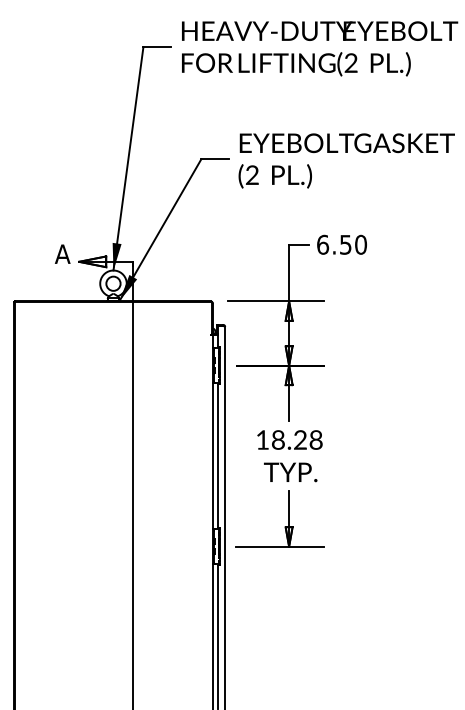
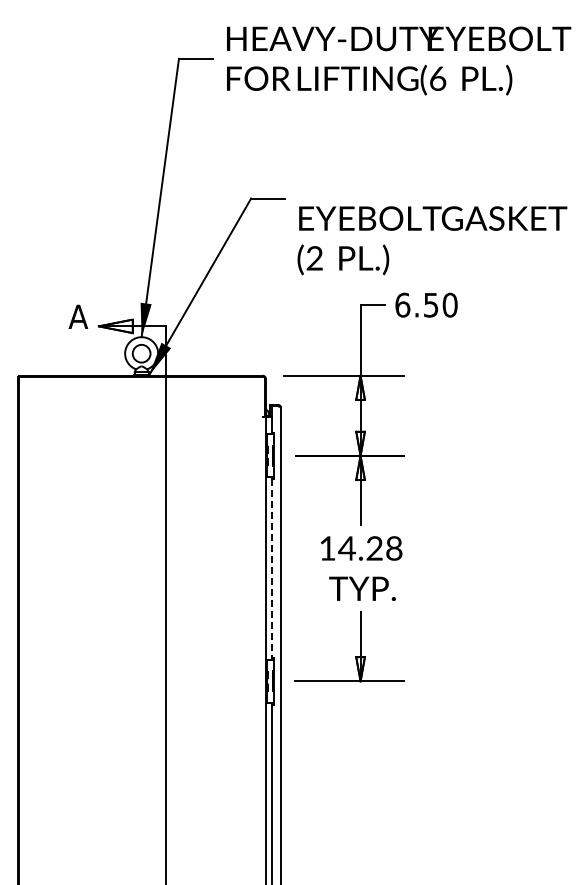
text: (350, 62) -> (437, 78), (2 -> (6
text: (346, 160) -> (432, 240), moved
text: (277, 440) -> (346, 548), 18.28 -> 14.28
line: (217, 456) -> (271, 568), solid -> dashed

